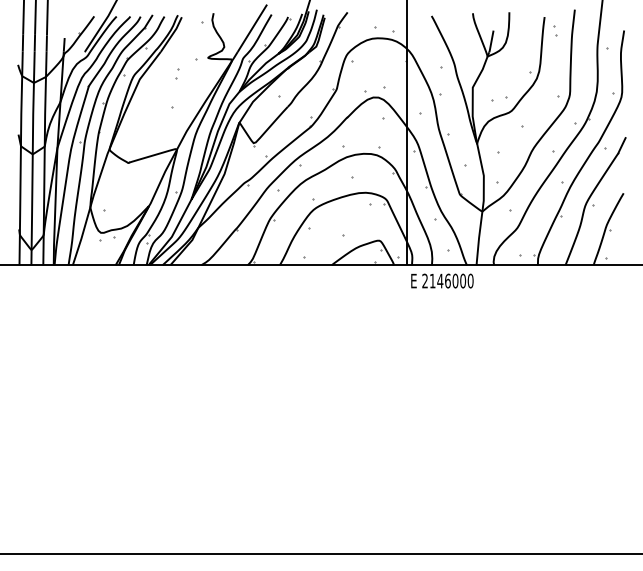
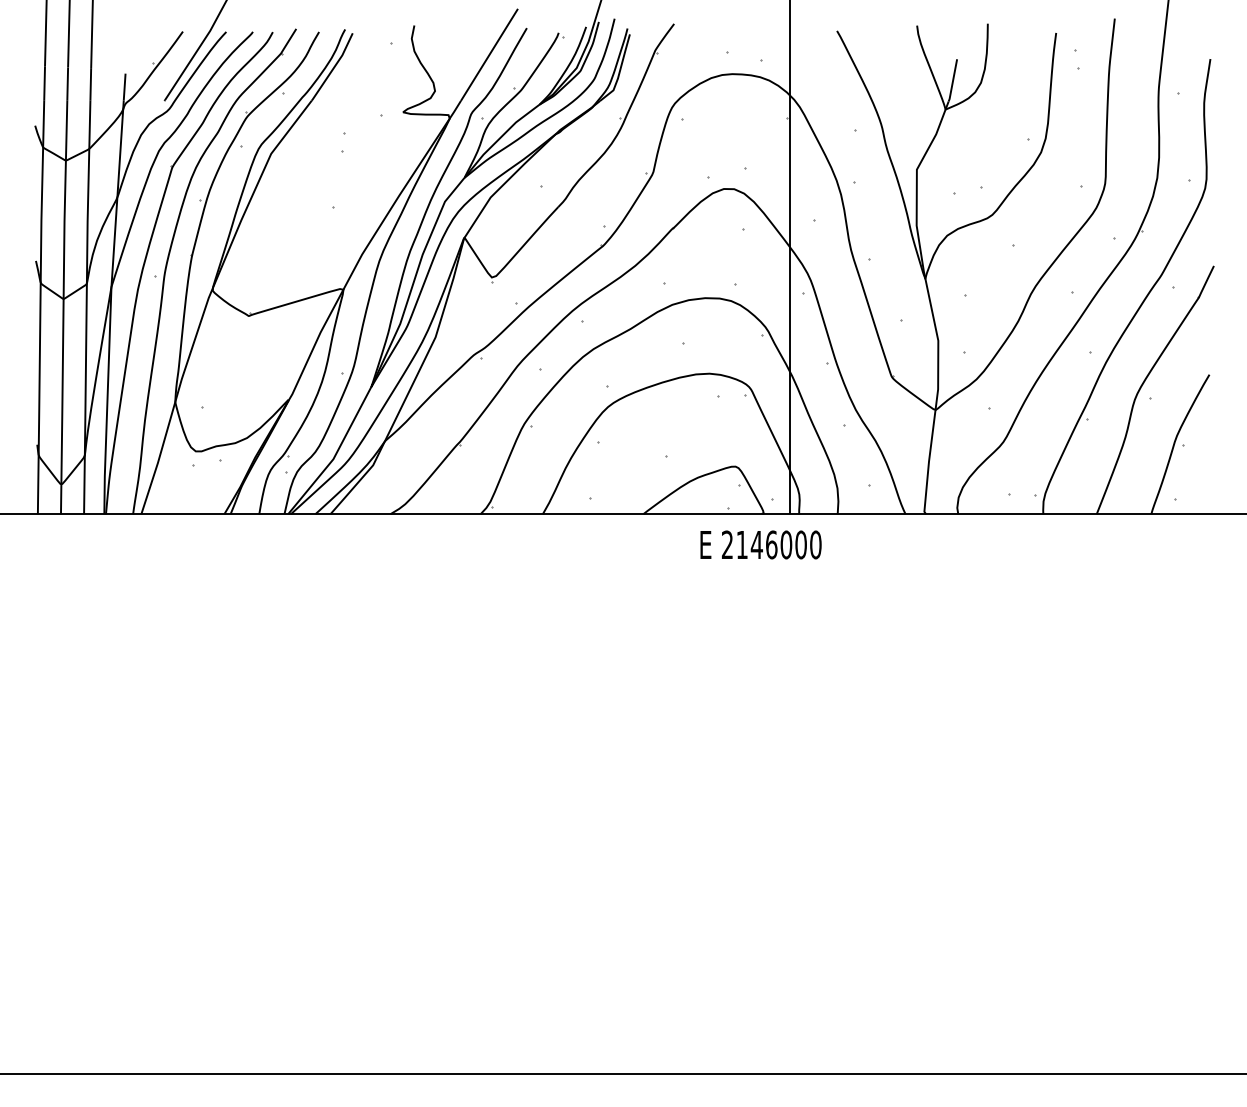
text: (442, 280) -> (761, 543), moved

